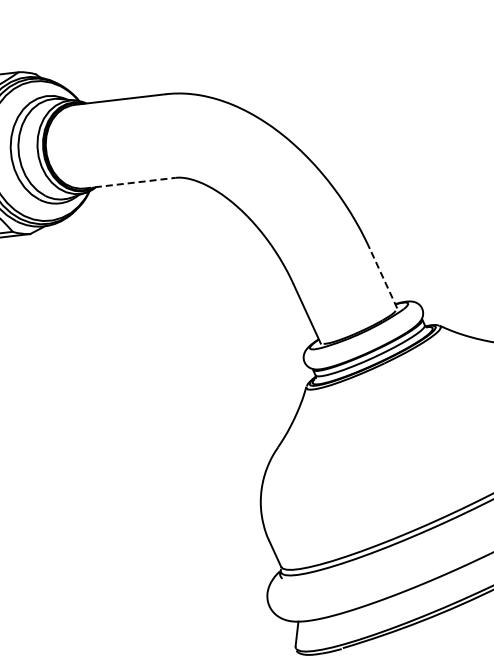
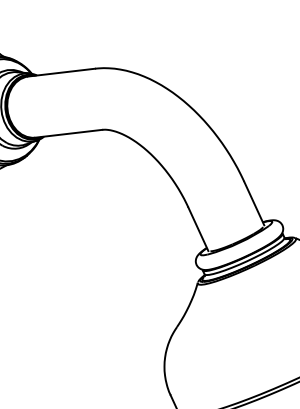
line: (130, 183) -> (69, 134), dashed -> solid
line: (383, 278) -> (254, 203), dashed -> solid

